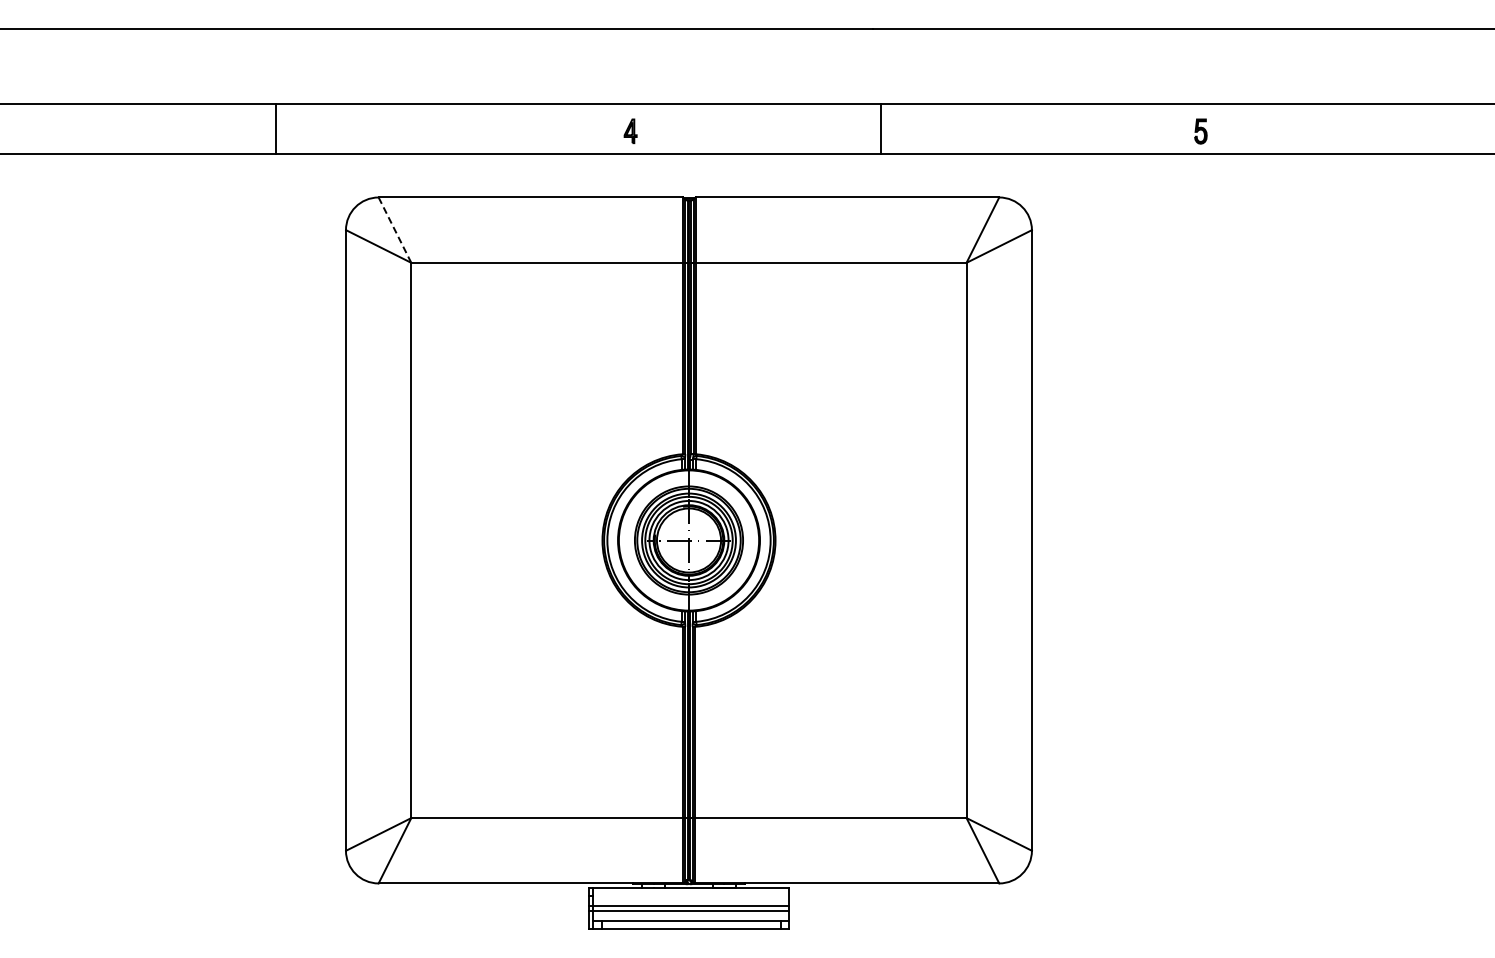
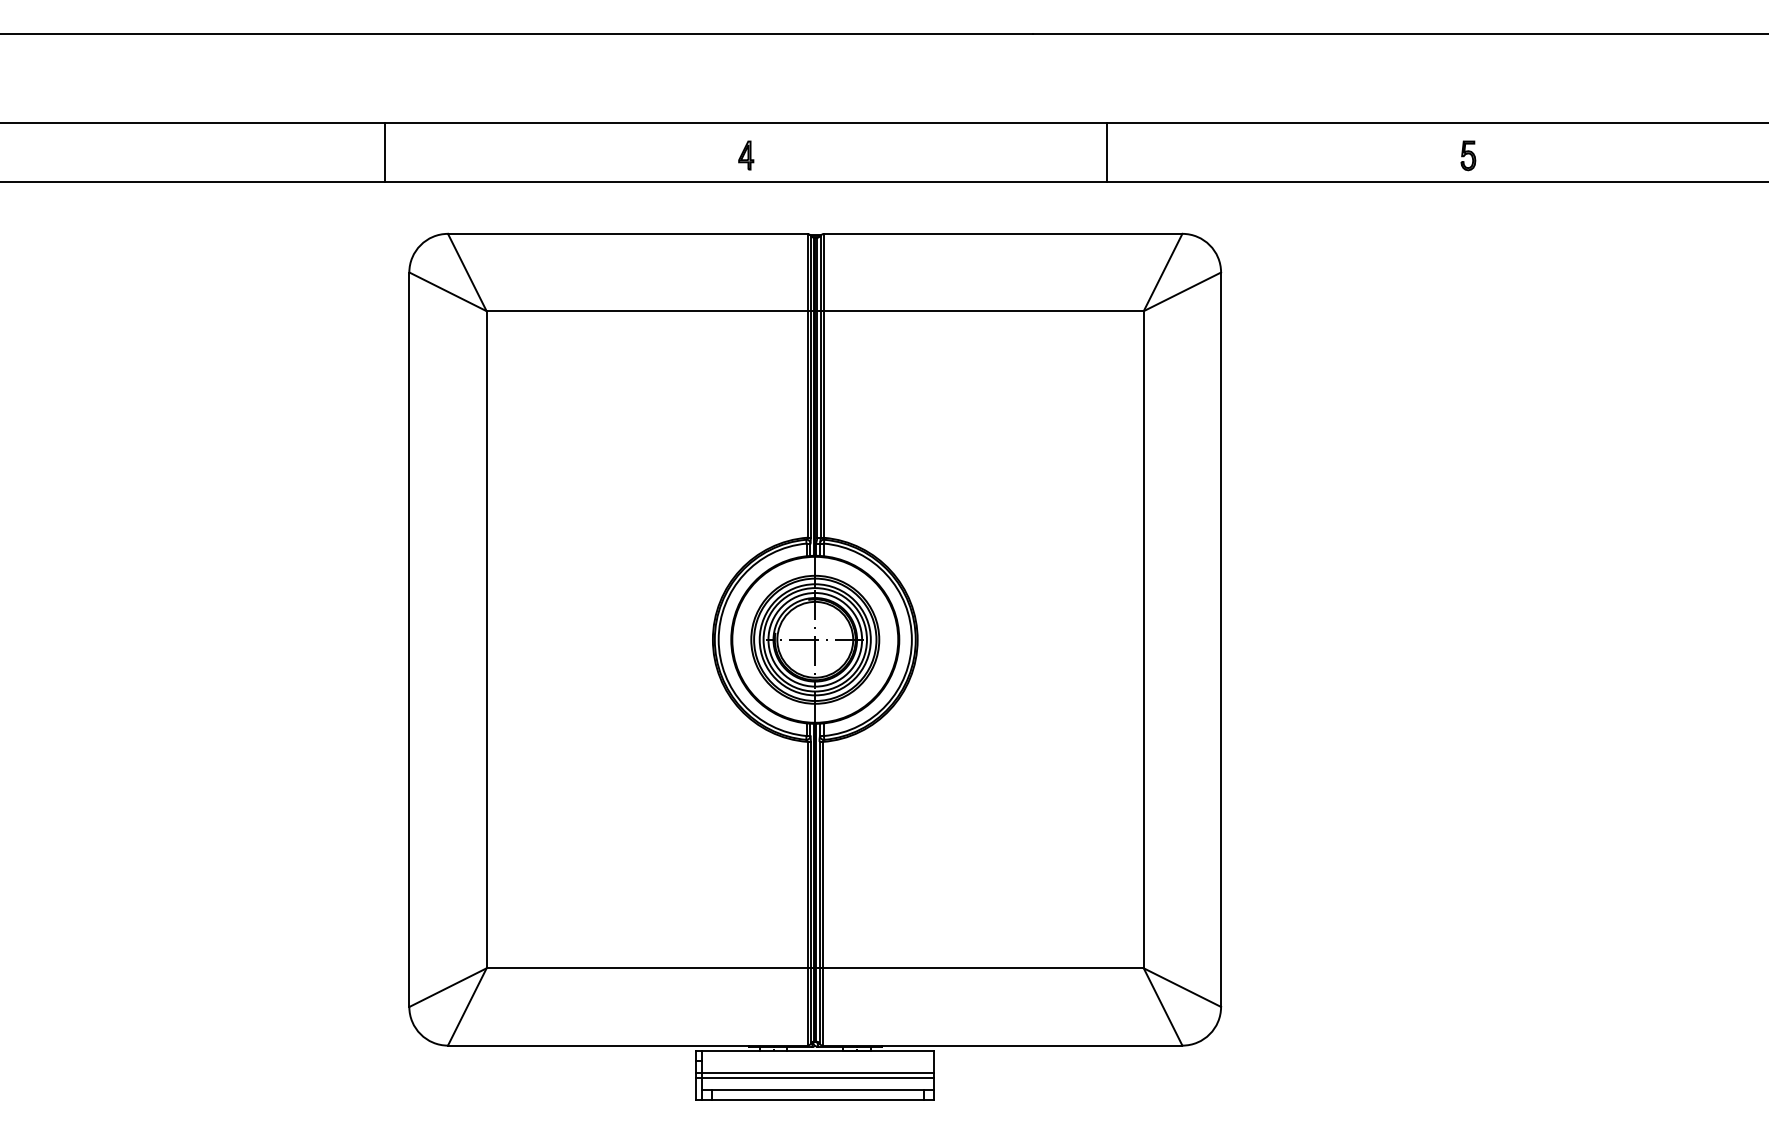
line: (276, 128) -> (385, 152), moved
line: (881, 128) -> (1106, 152), moved
part: (1200, 131) -> (1467, 155), moved
line: (394, 230) -> (466, 272), dashed -> solid

